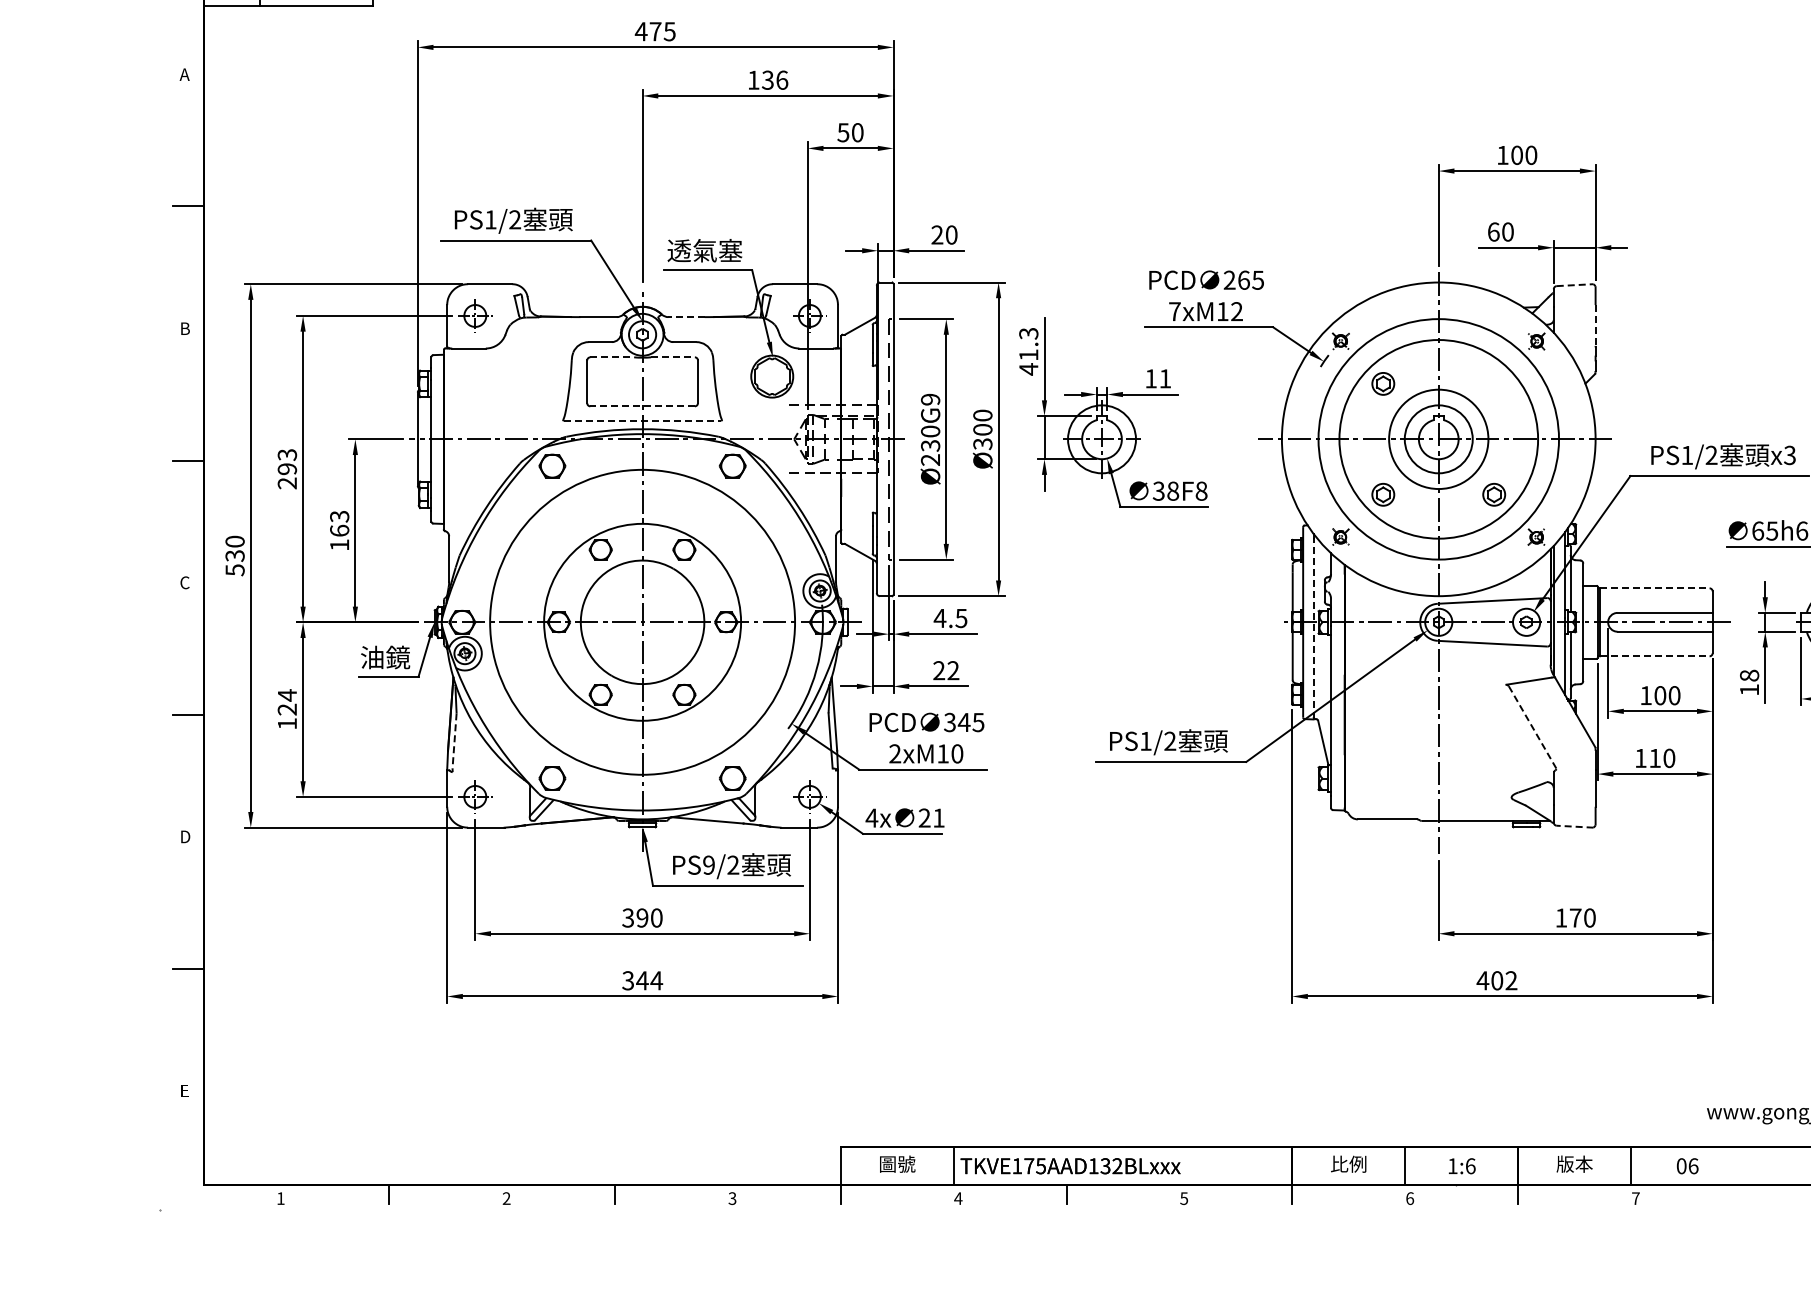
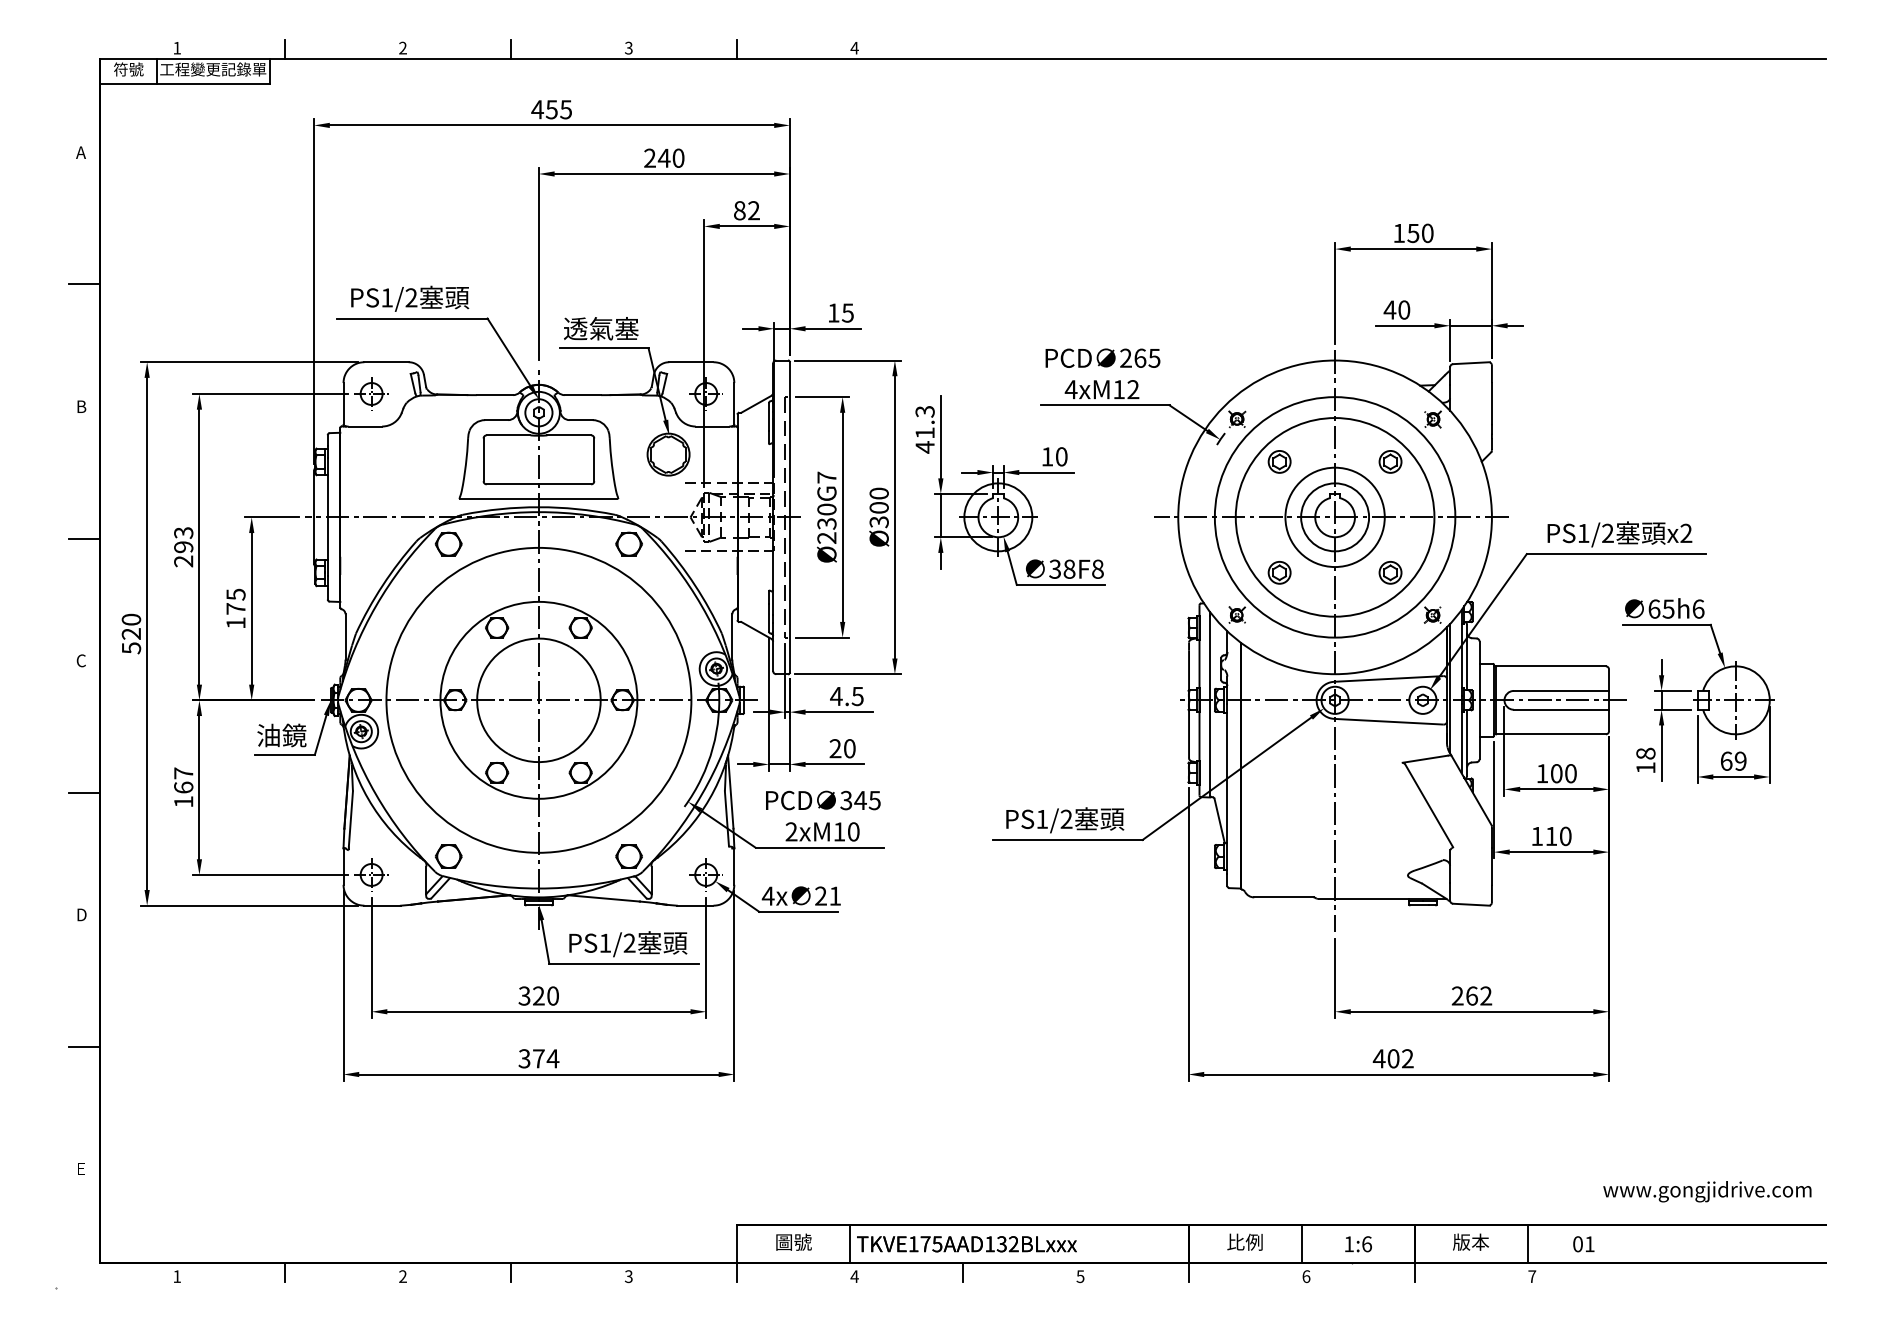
text: (655, 31) -> (551, 109), 475 -> 455
text: (768, 79) -> (664, 157), 136 -> 240
text: (850, 132) -> (746, 210), 50 -> 82
text: (1517, 154) -> (1413, 232), 100 -> 150
text: (1493, 231) -> (1389, 309), 60 -> 40
text: (944, 234) -> (840, 312), 20 -> 15
line: (1576, 285) -> (1472, 363), dashed -> solid
text: (1174, 311) -> (1070, 389), 7xM12 -> 4xM12
line: (686, 317) -> (582, 395), dashed -> solid
line: (1595, 326) -> (1491, 404), dashed -> solid
line: (612, 357) -> (508, 435), dashed -> solid
line: (673, 357) -> (569, 435), dashed -> solid
text: (1165, 378) -> (1061, 456), 11 -> 10
part: (1494, 383) -> (1390, 461), added
text: (930, 399) -> (826, 477), Ø230G9 -> Ø230G7
line: (642, 406) -> (538, 484), dashed -> solid
line: (643, 420) -> (539, 498), dashed -> solid
text: (1790, 455) -> (1686, 533), x3 -> x2
text: (339, 523) -> (235, 601), 163 -> 175
text: (235, 556) -> (131, 634), 530 -> 520
line: (1655, 588) -> (1551, 666), dashed -> solid
line: (1313, 628) -> (1209, 706), dashed -> solid
line: (1655, 656) -> (1551, 734), dashed -> solid
text: (953, 670) -> (849, 748), 22 -> 20
text: (287, 702) -> (183, 780), 124 -> 167
line: (1533, 727) -> (1429, 805), dashed -> solid
line: (454, 740) -> (350, 818), dashed -> solid
line: (1575, 826) -> (1471, 904), dashed -> solid
text: (709, 864) -> (605, 942), PS9/2 -> PS1/2
text: (642, 917) -> (538, 995), 390 -> 320
text: (1575, 917) -> (1471, 995), 170 -> 262
text: (642, 980) -> (538, 1058), 344 -> 374
text: (1693, 1166) -> (1589, 1244), 06 -> 01

